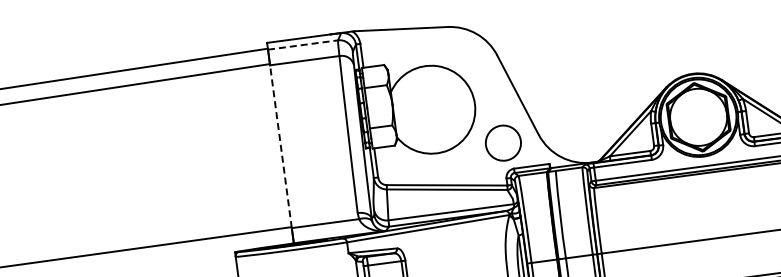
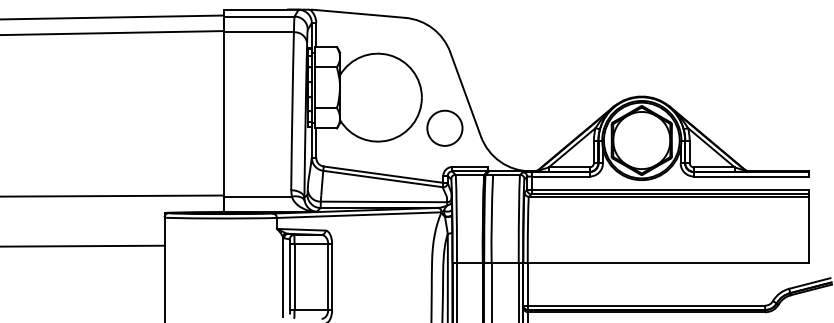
line: (303, 44) -> (259, 16), dashed -> solid
circle: (502, 142) -> (444, 127), moved
line: (280, 145) -> (223, 113), dashed -> solid

